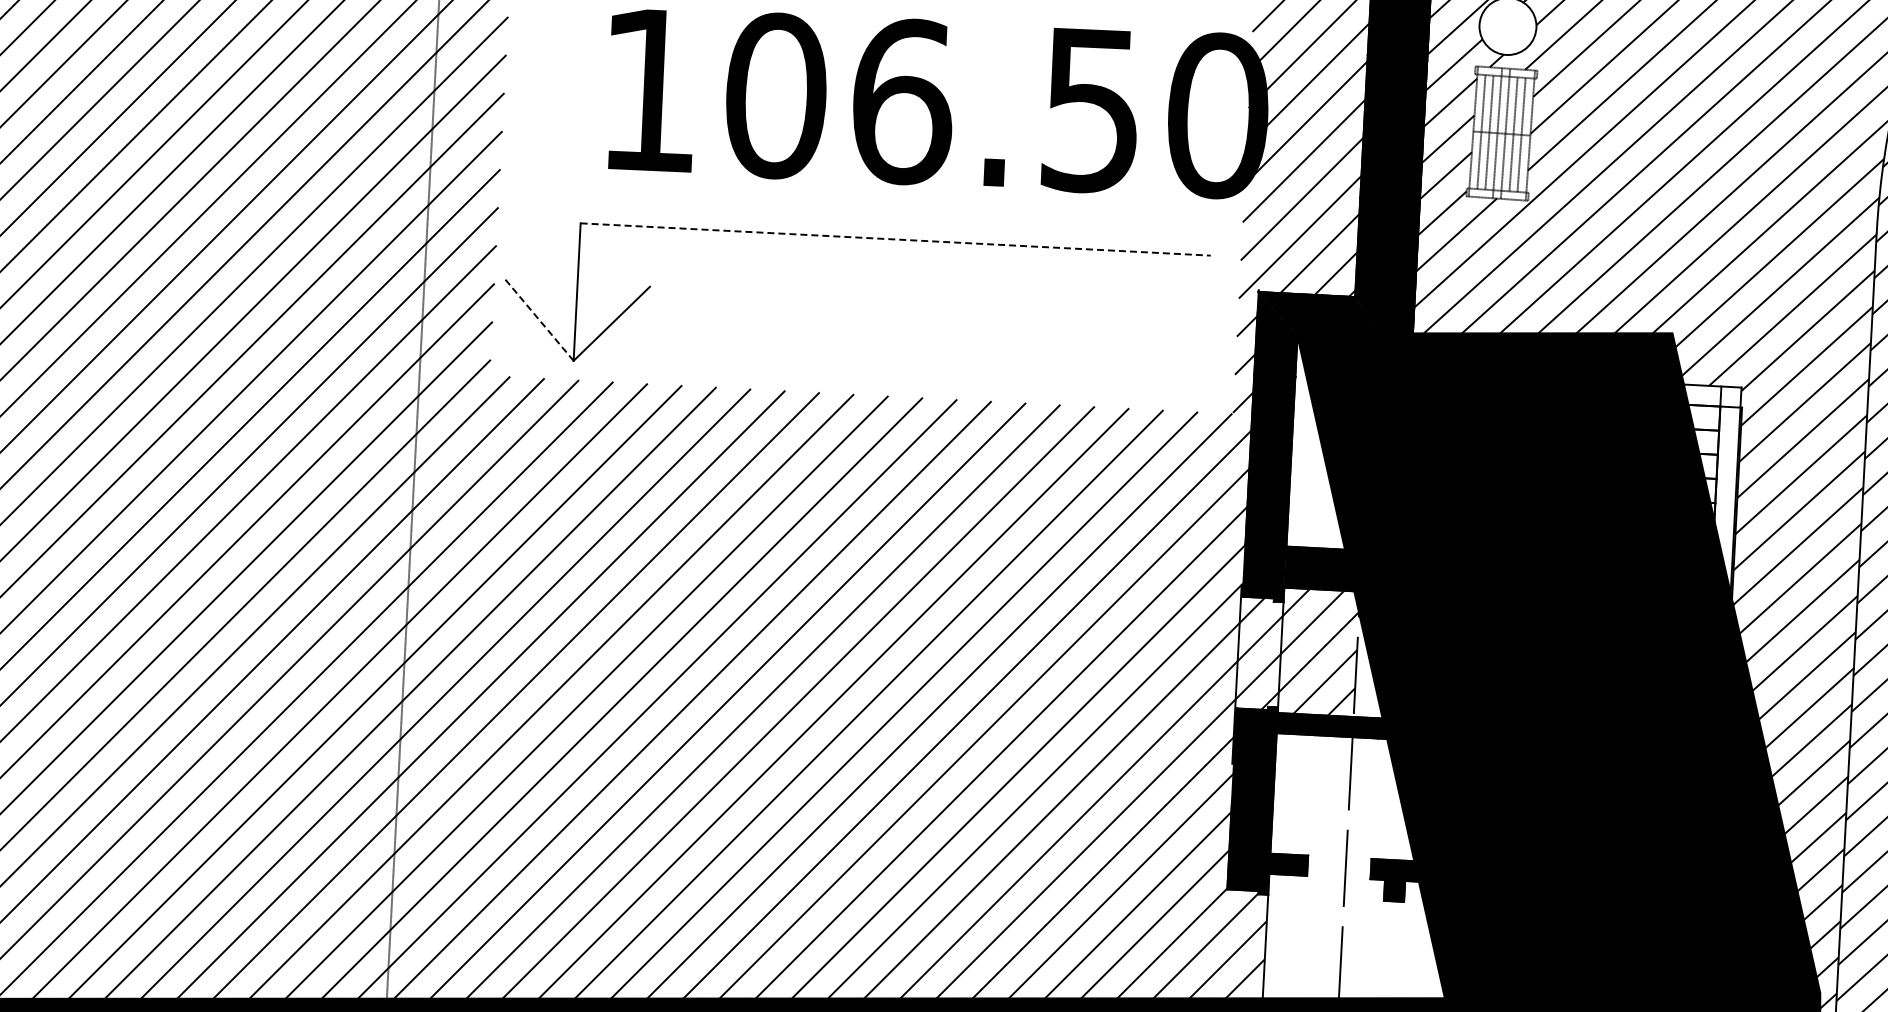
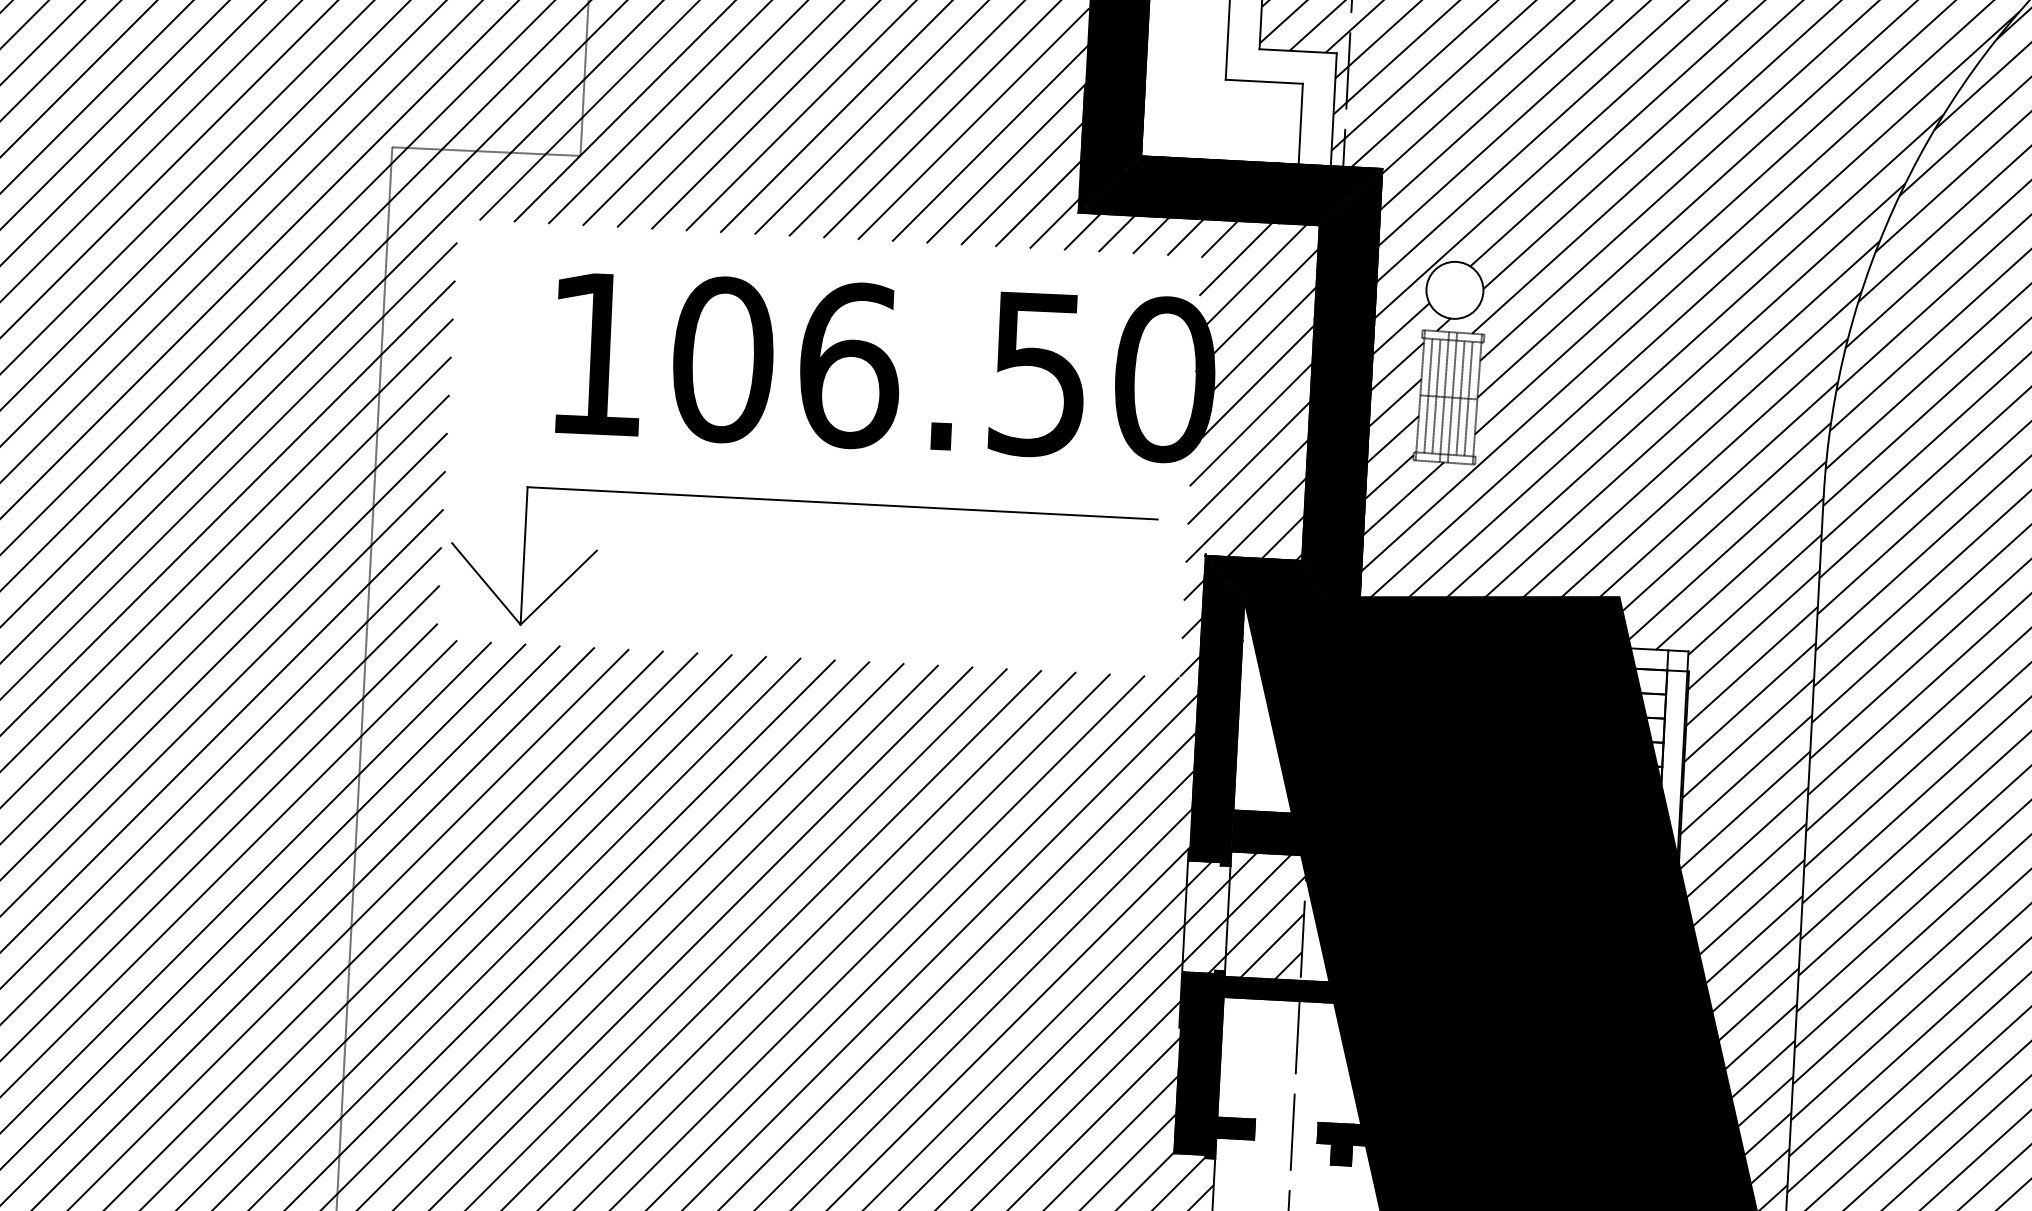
line: (896, 239) -> (843, 503), dashed -> solid
line: (539, 319) -> (486, 583), dashed -> solid

